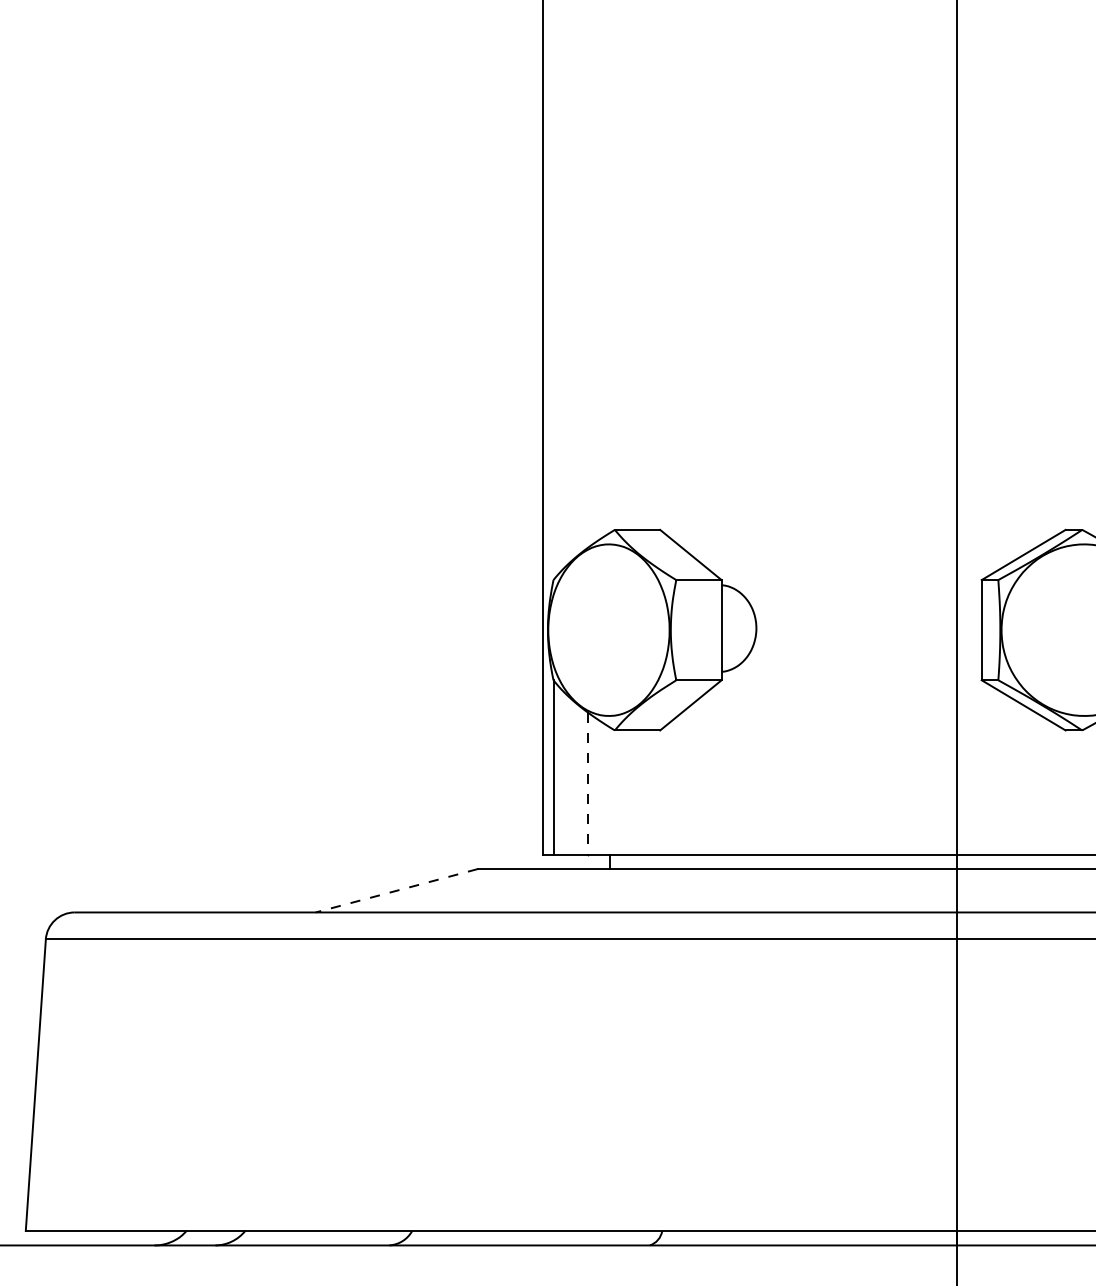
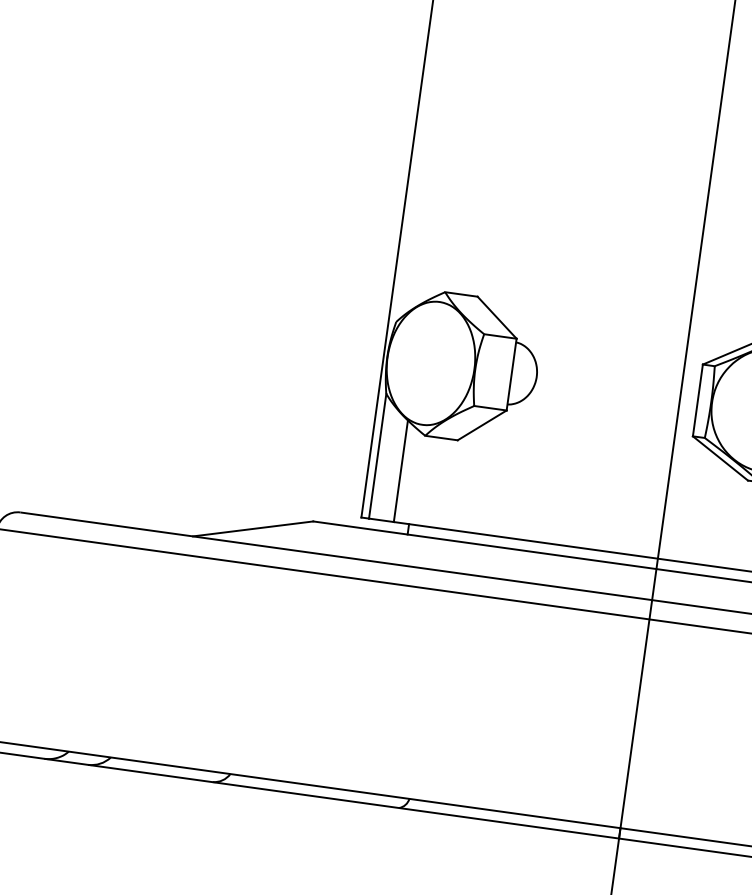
line: (588, 783) -> (401, 471), dashed -> solid
line: (396, 890) -> (252, 528), dashed -> solid

